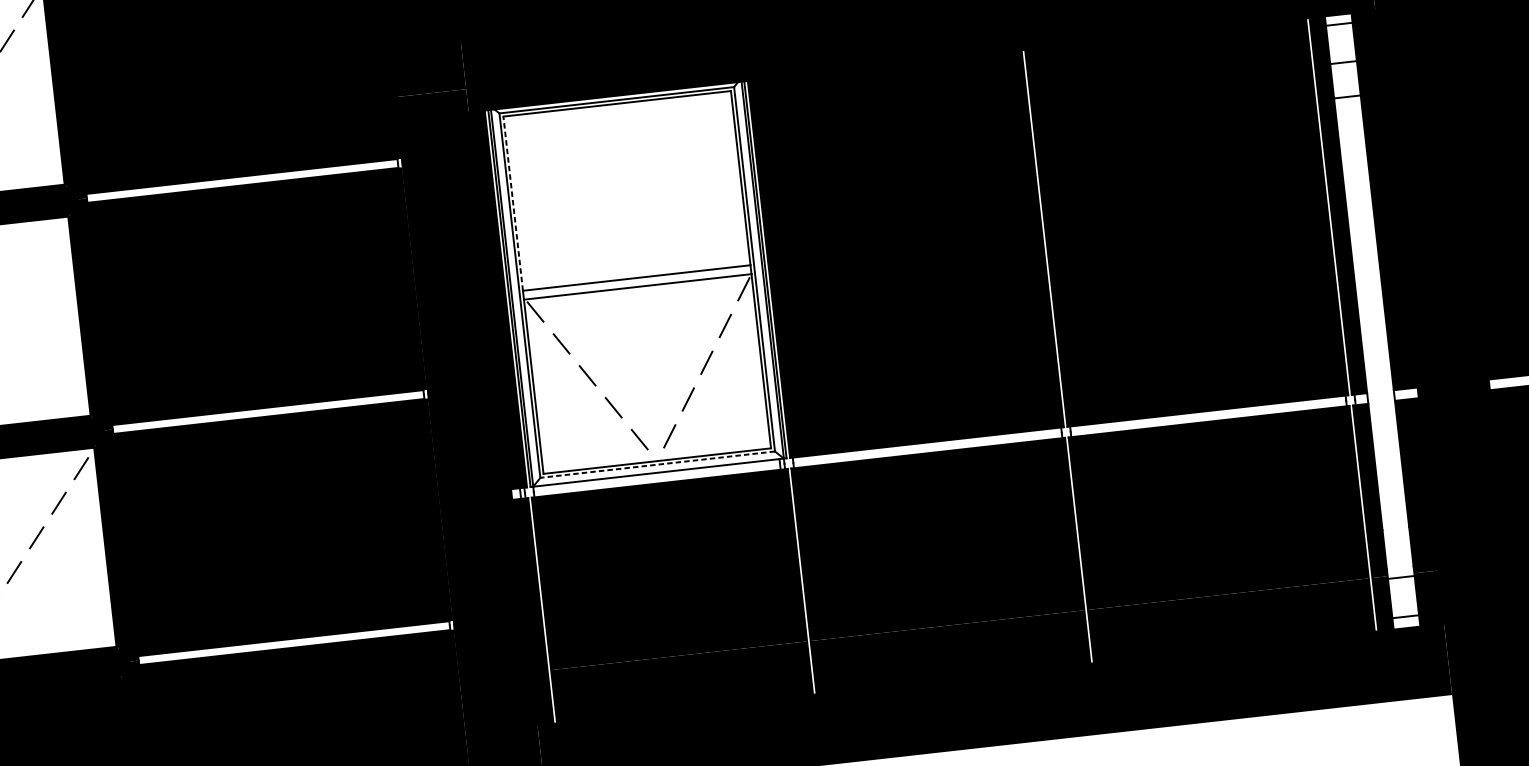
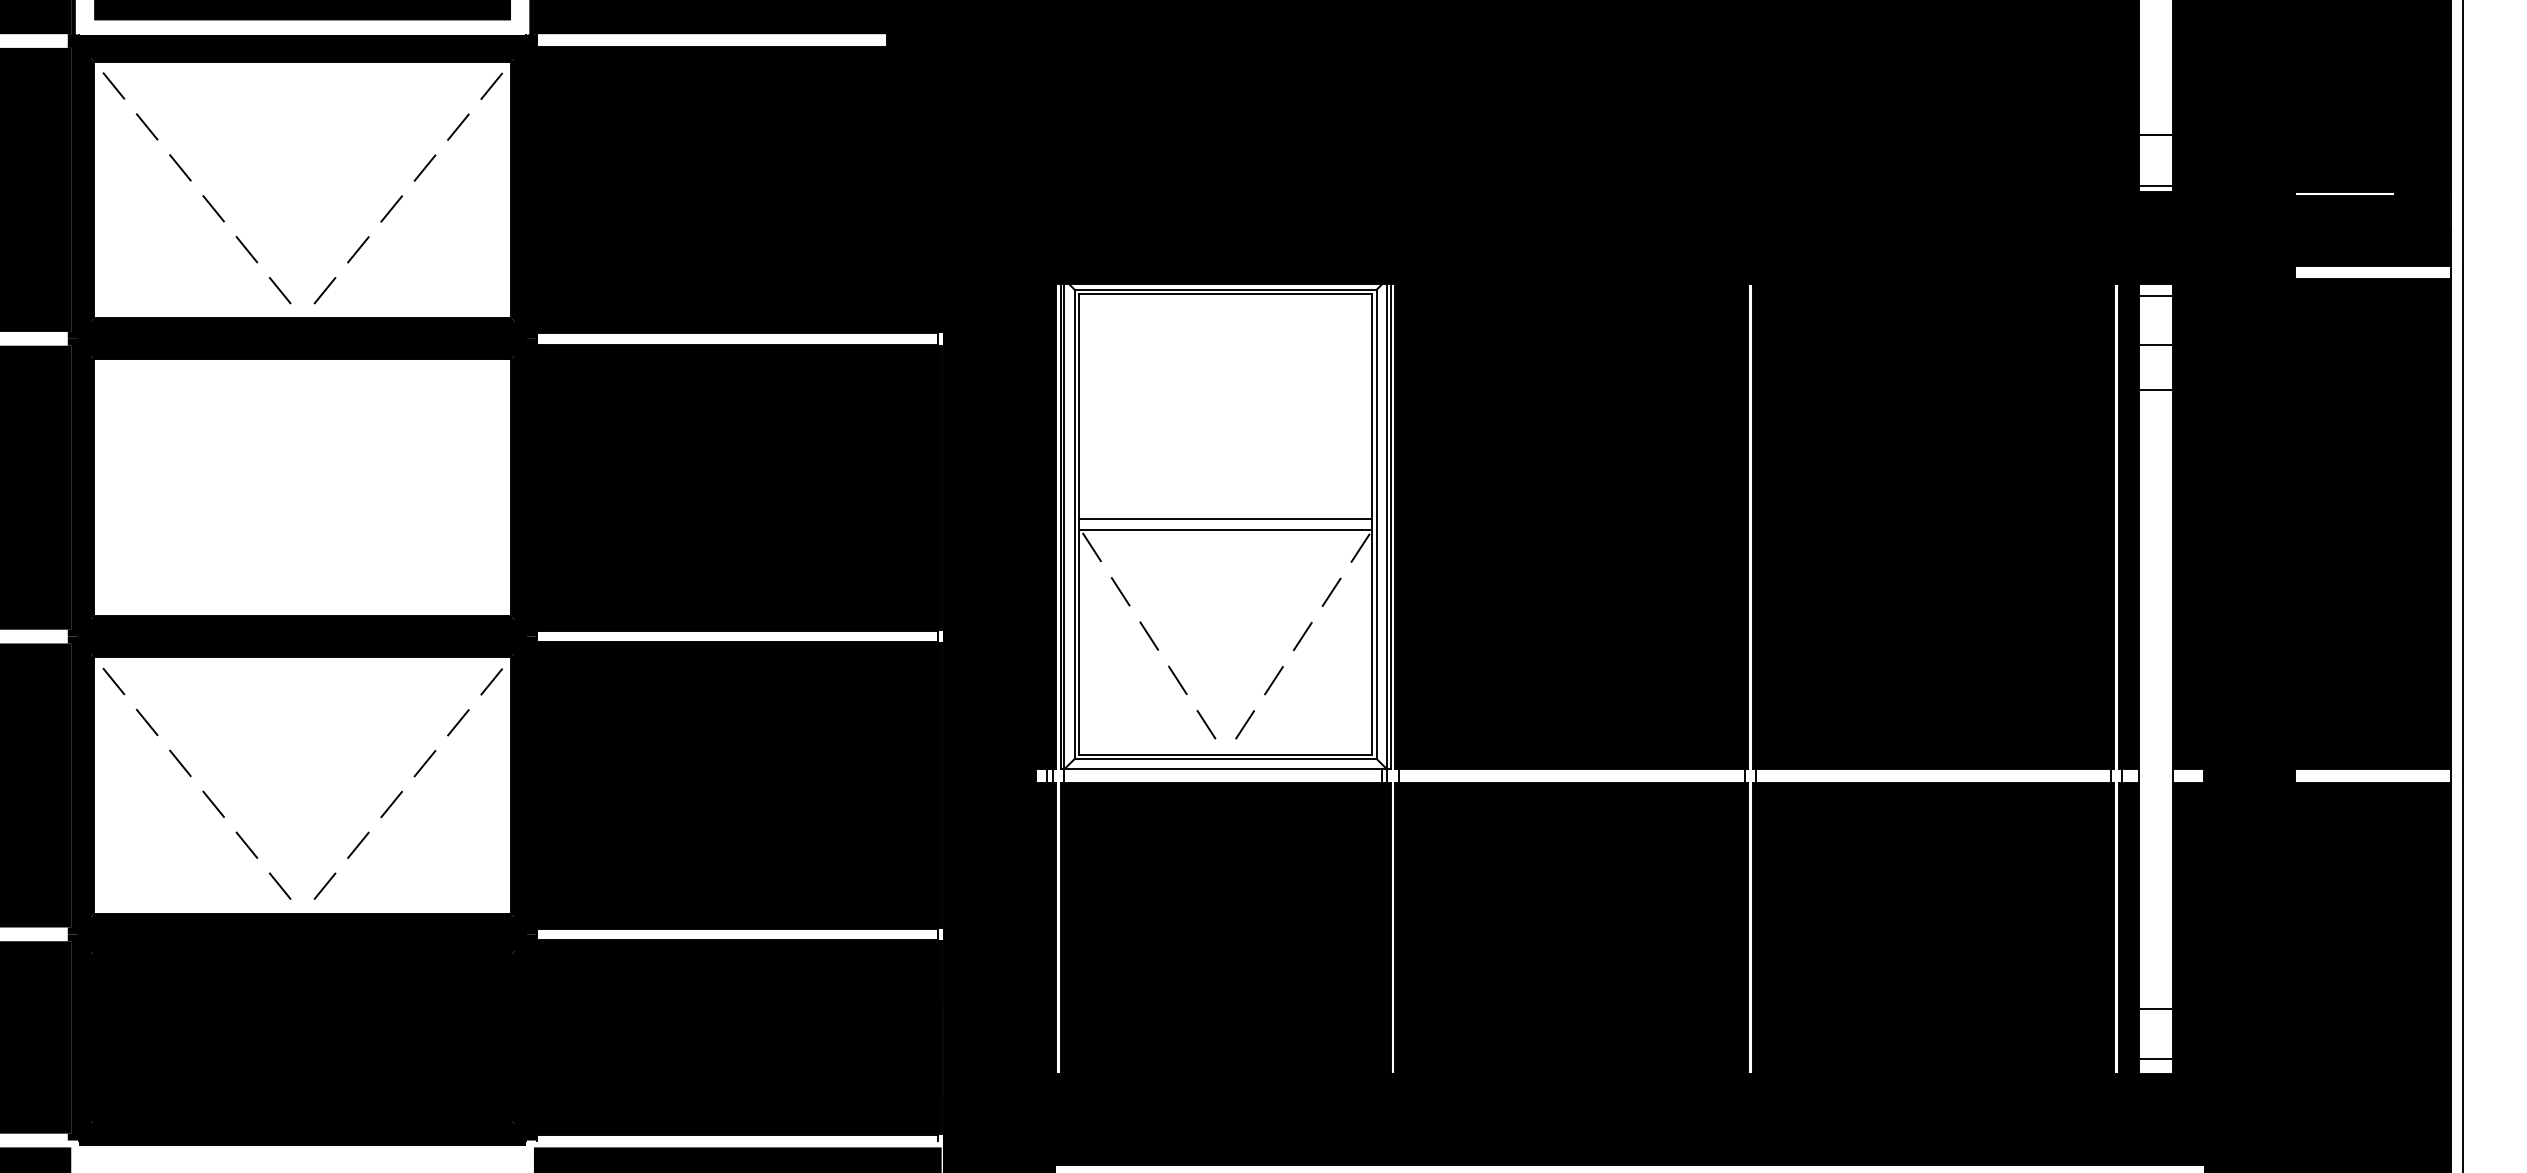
line: (513, 202) -> (1079, 405), dashed -> solid
line: (657, 464) -> (1225, 759), dashed -> solid

